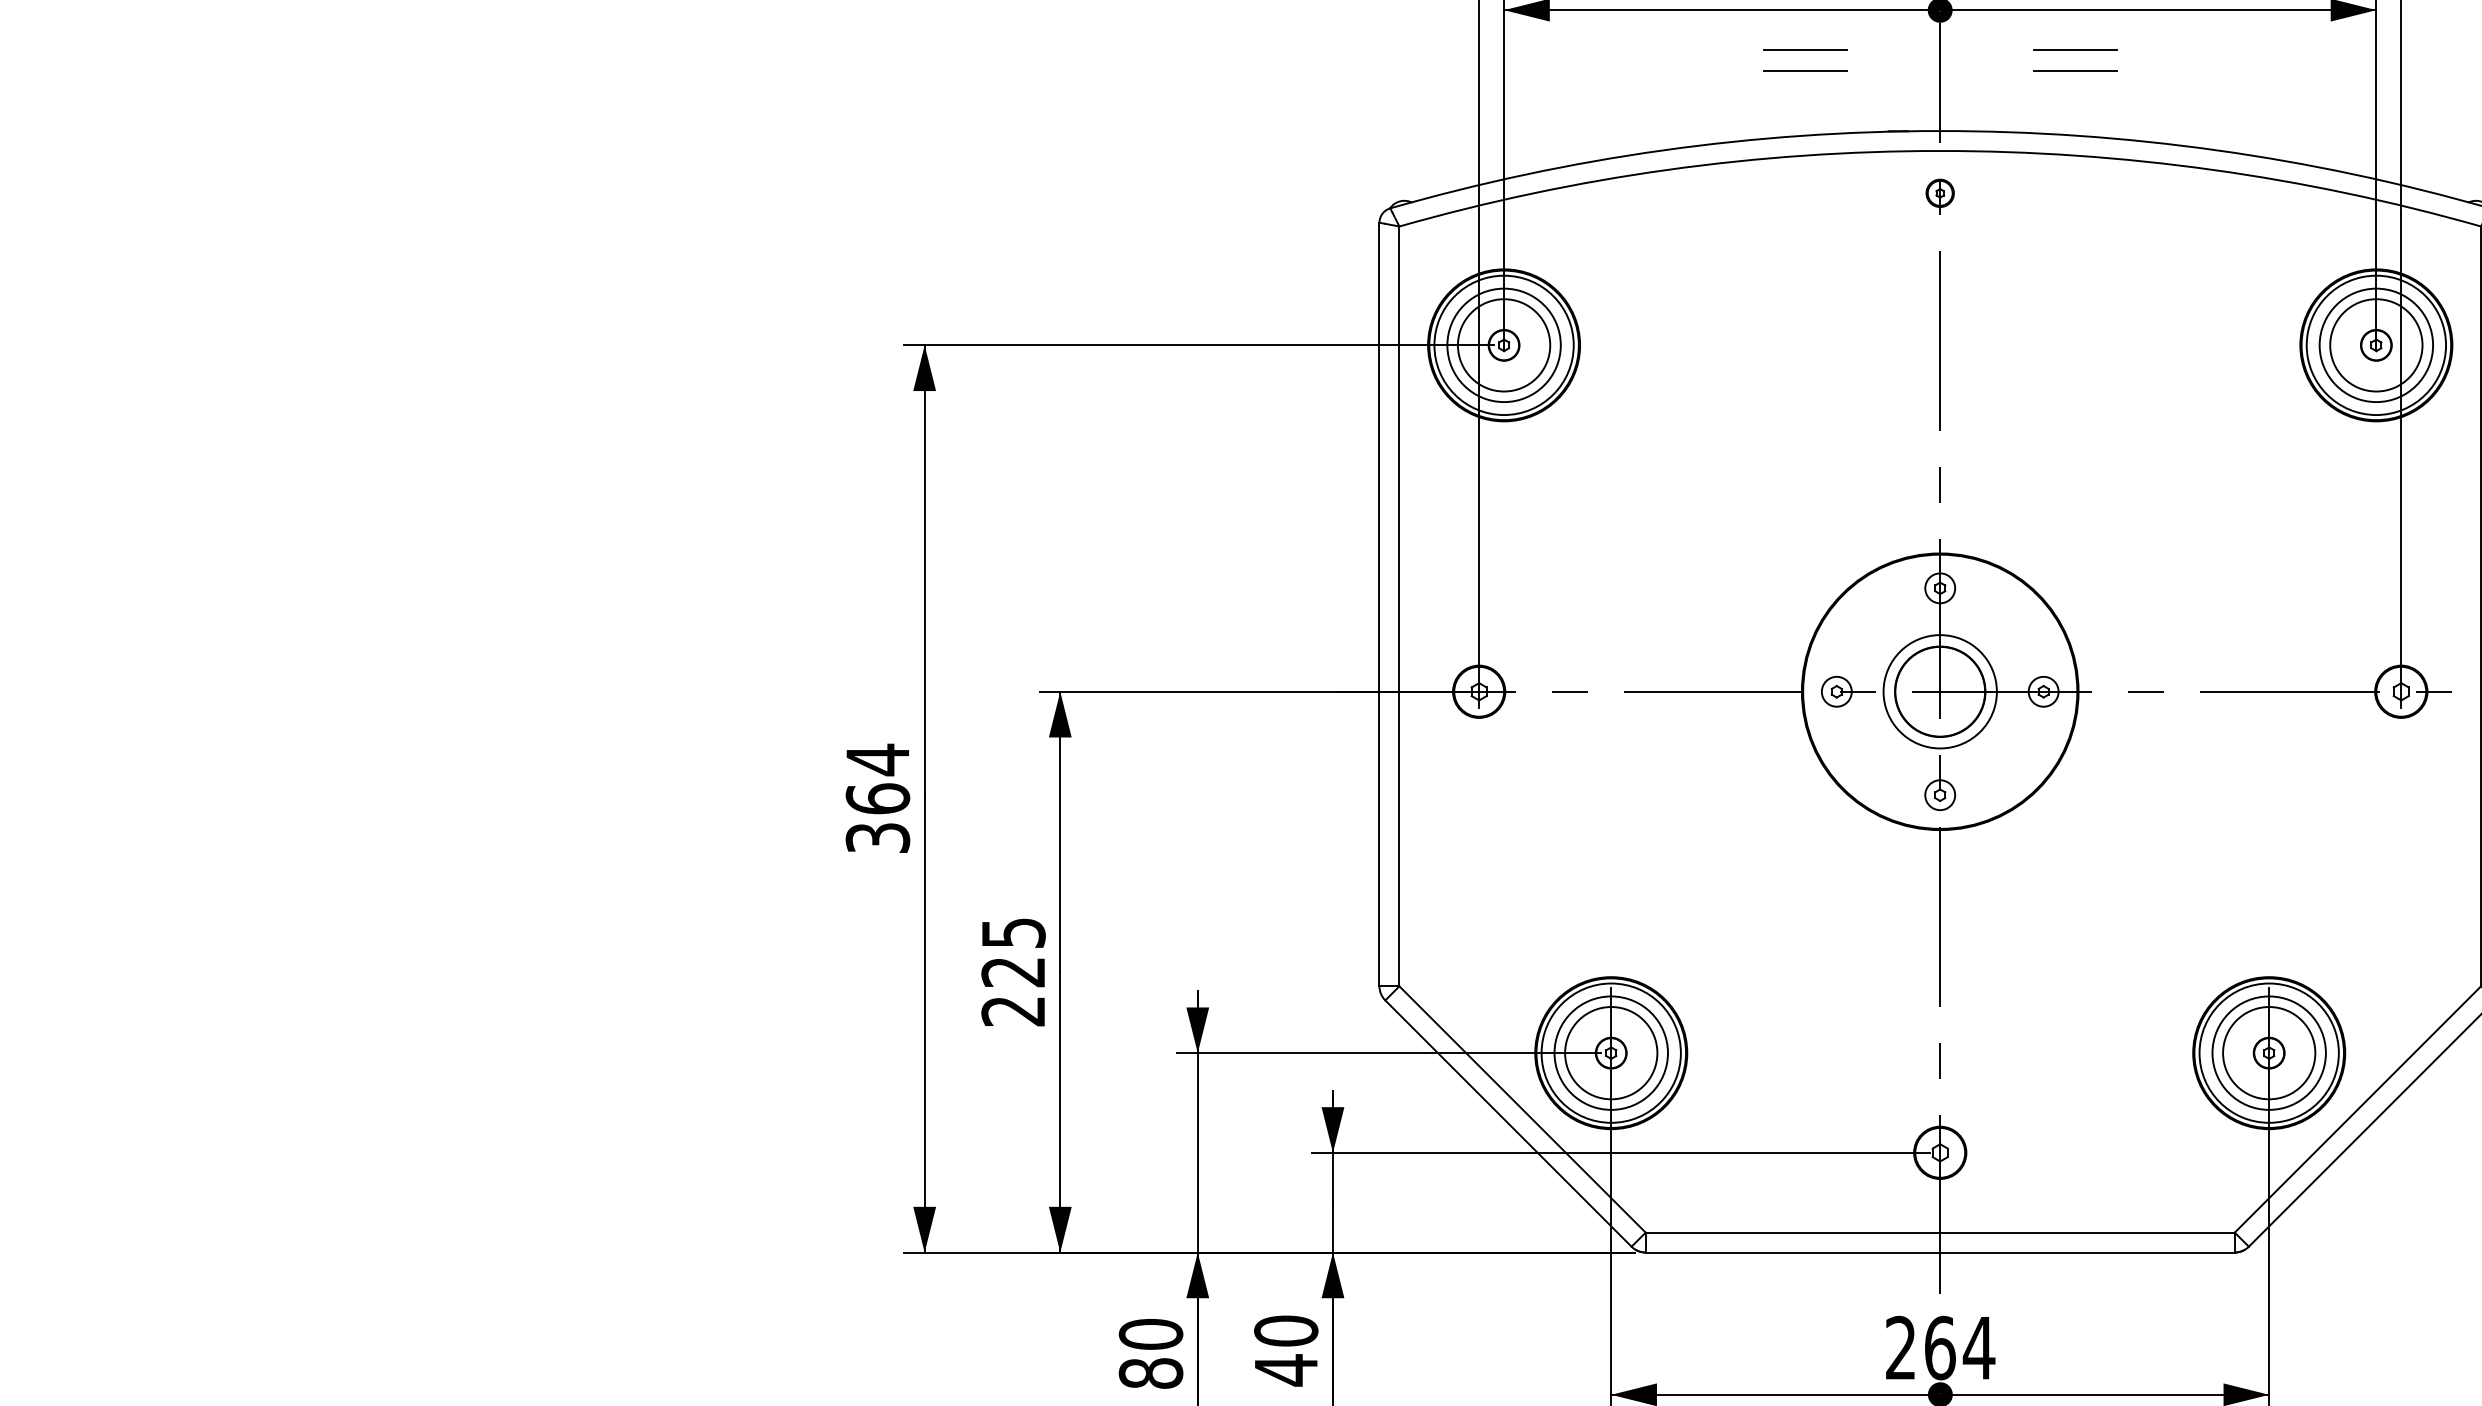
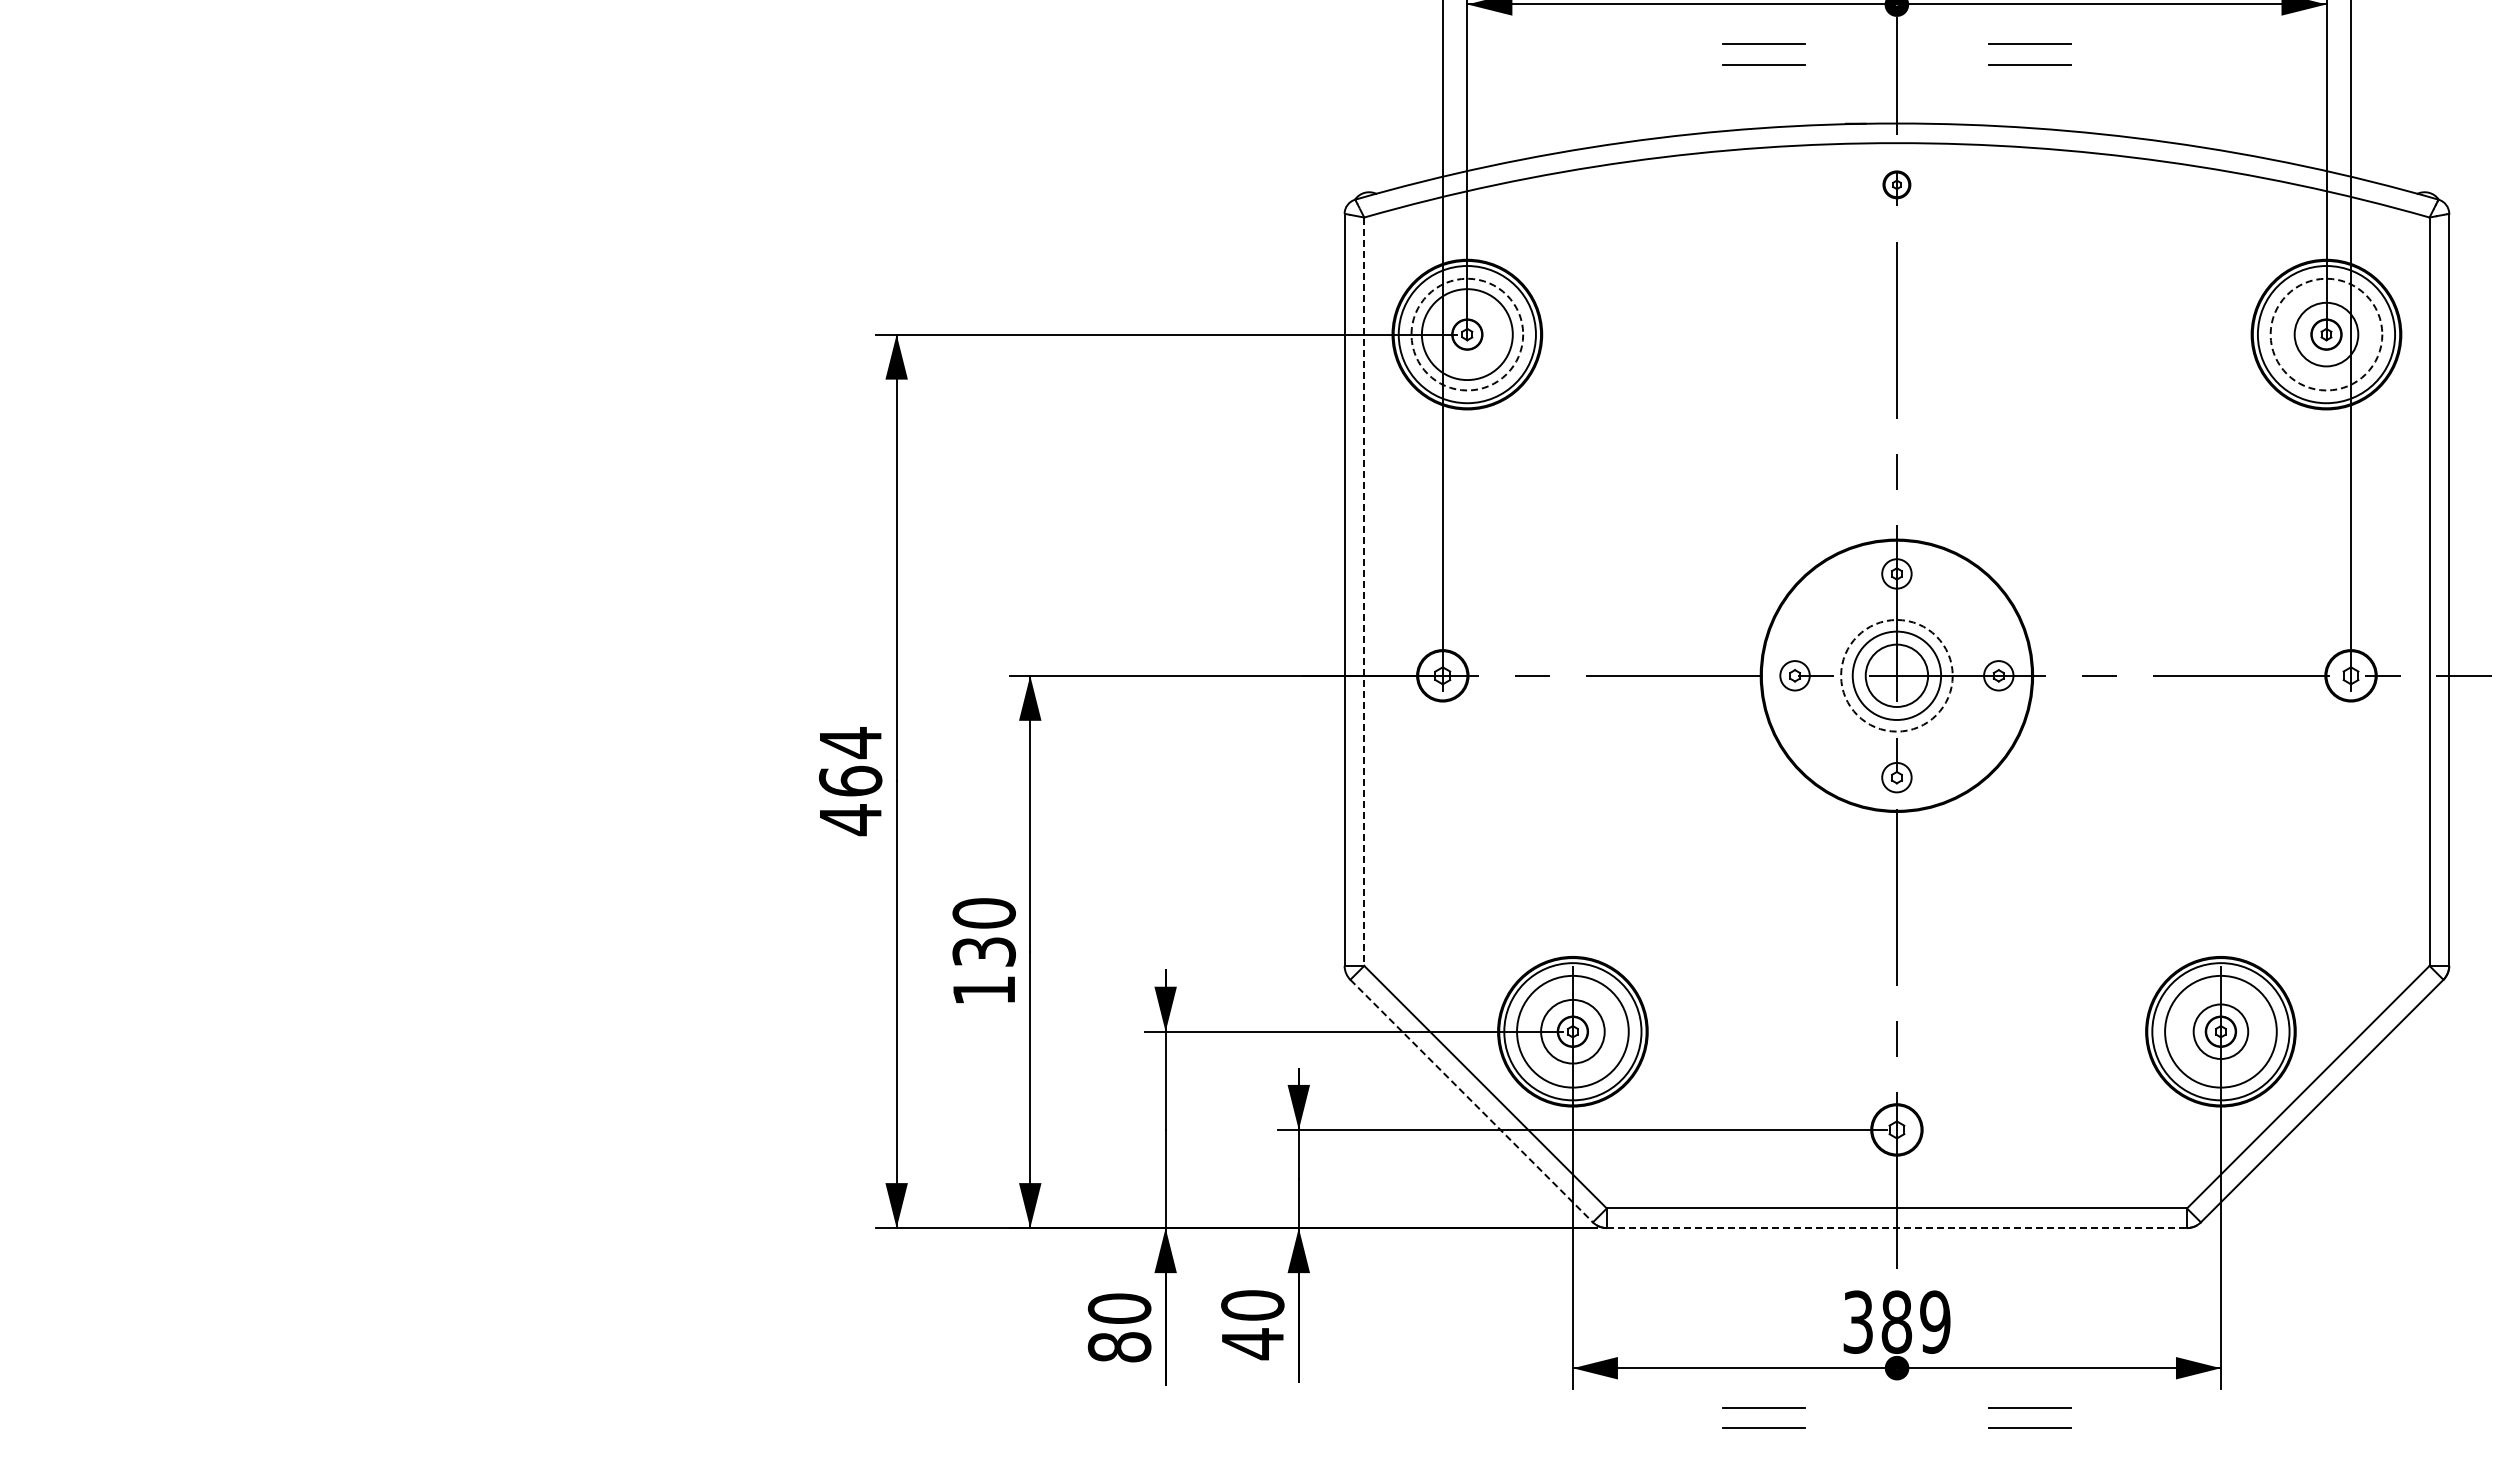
circle: (1504, 345) -> (1467, 334), solid -> dashed
circle: (2376, 345) -> (2326, 334), size x0.7
circle: (2376, 345) -> (2326, 334), solid -> dashed
line: (1399, 607) -> (1364, 592), solid -> dashed
circle: (1939, 691) -> (1896, 675), size x0.7
circle: (1939, 691) -> (1896, 675), solid -> dashed
text: (877, 838) -> (850, 820), 364 -> 464
text: (1012, 971) -> (983, 951), 225 -> 130
circle: (1610, 1052) -> (1572, 1031), size x0.7
circle: (2268, 1052) -> (2220, 1031), size x0.6
line: (1508, 1123) -> (1471, 1101), solid -> dashed
line: (1940, 1252) -> (1897, 1228), solid -> dashed
text: (1940, 1347) -> (1897, 1321), 264 -> 389

